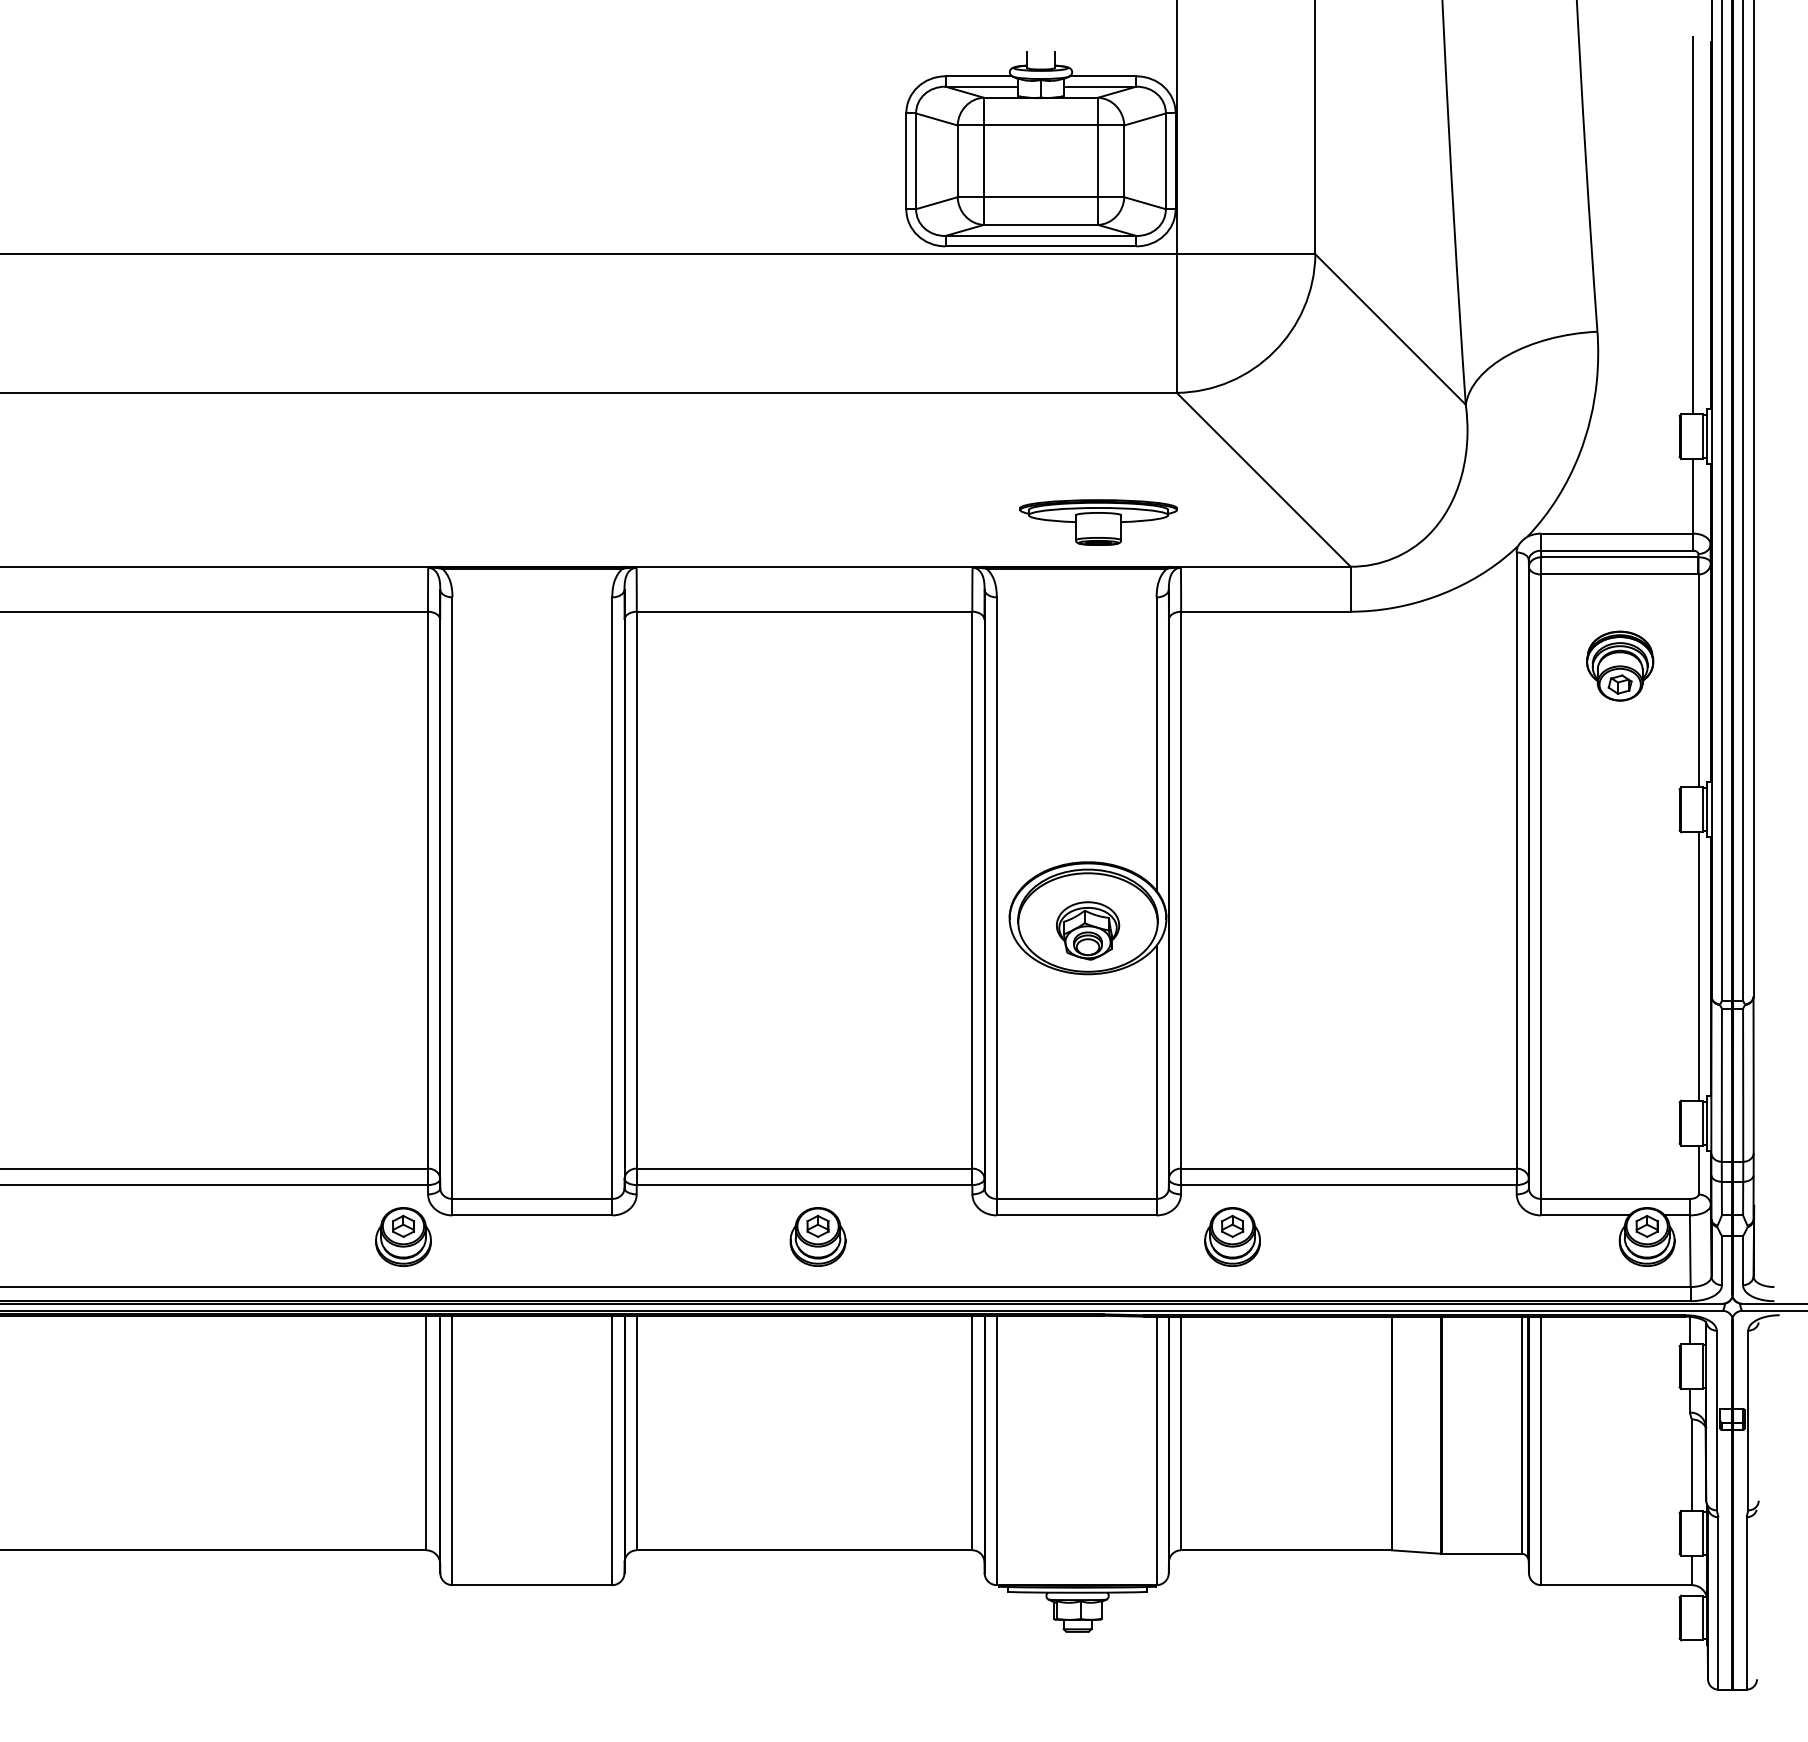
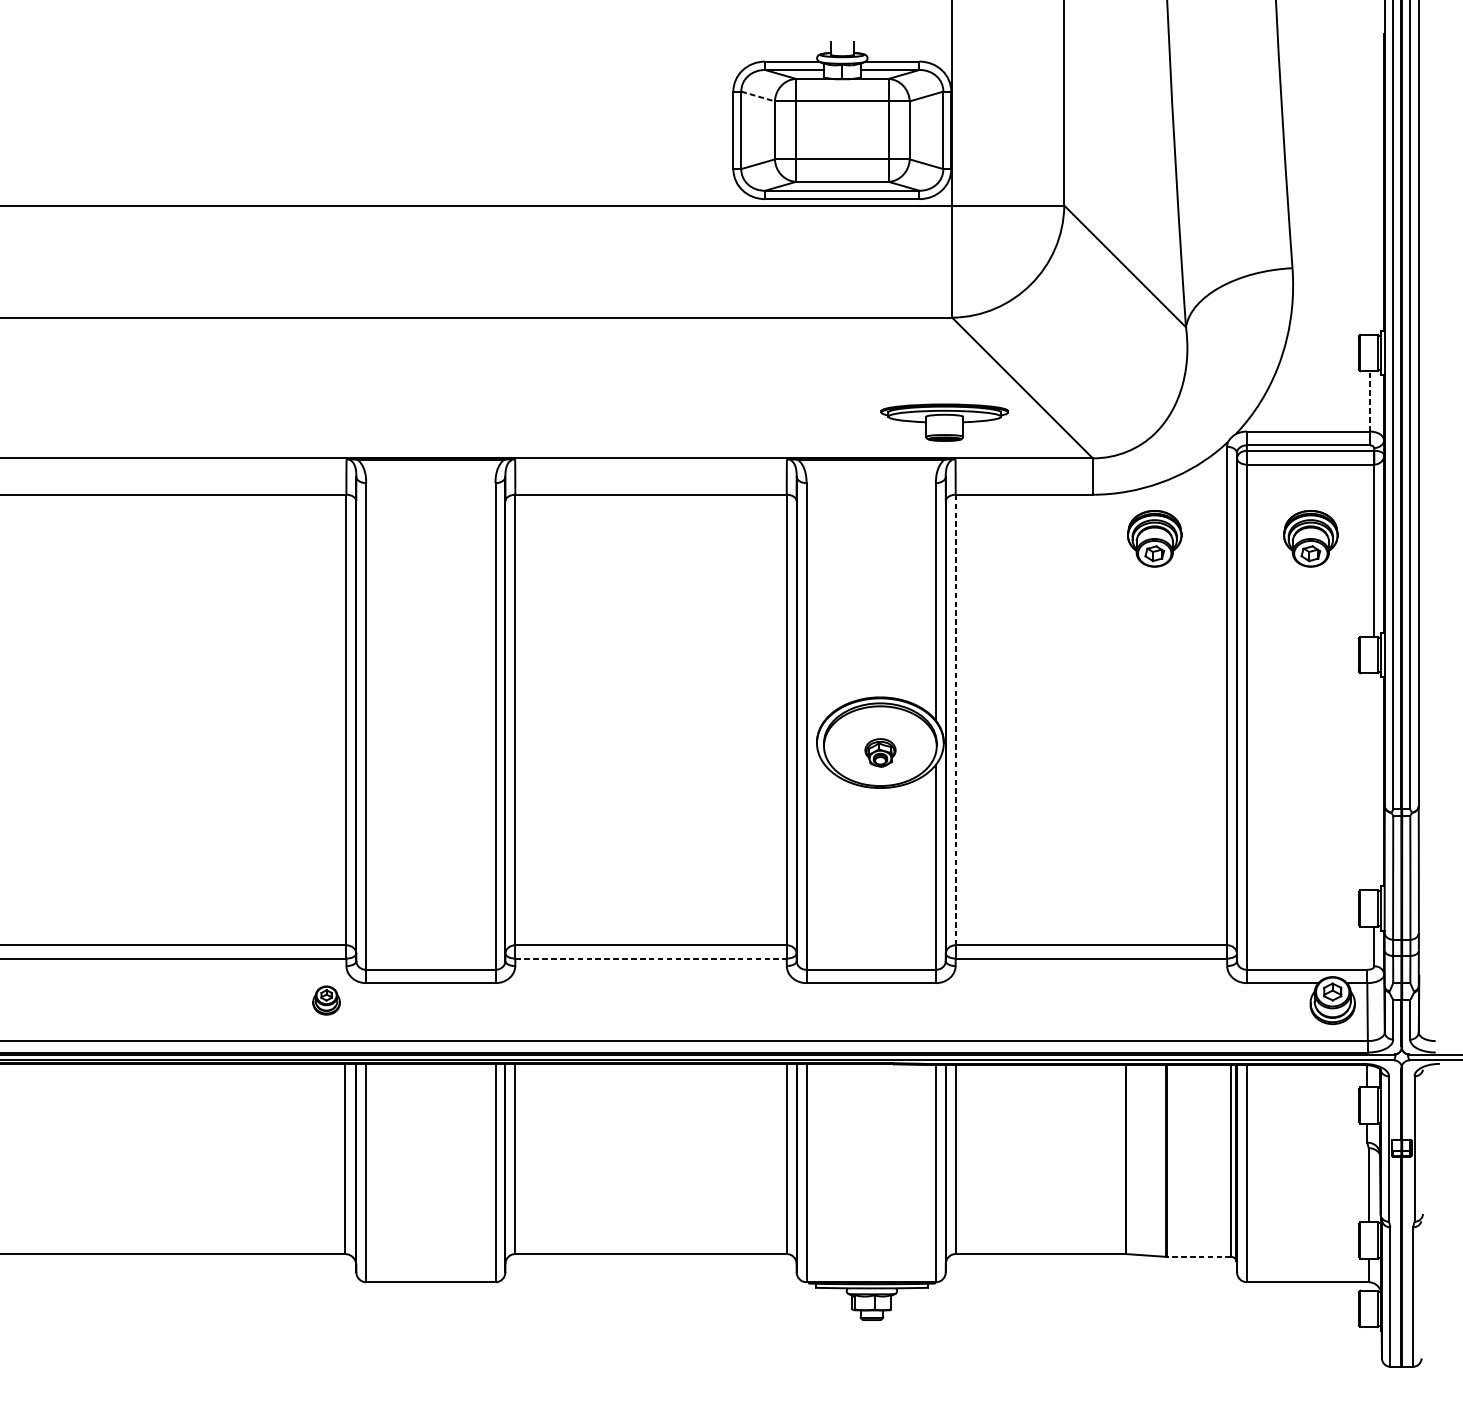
line: (936, 119) -> (757, 96), solid -> dashed
line: (1693, 225) -> (1370, 182), removed
line: (1693, 495) -> (1370, 400), solid -> dashed
part: (1098, 522) -> (944, 422), moved
part: (1427, 665) -> (1155, 538), added
line: (1181, 890) -> (955, 720), solid -> dashed
part: (1088, 930) -> (880, 752), size x0.6
line: (1698, 966) -> (1374, 781), removed
line: (804, 1185) -> (651, 958), solid -> dashed
part: (403, 1236) -> (326, 1000), size x0.6
part: (817, 1236) -> (661, 1000), removed
part: (1232, 1236) -> (997, 1000), removed
line: (1481, 1553) -> (1198, 1256), solid -> dashed

